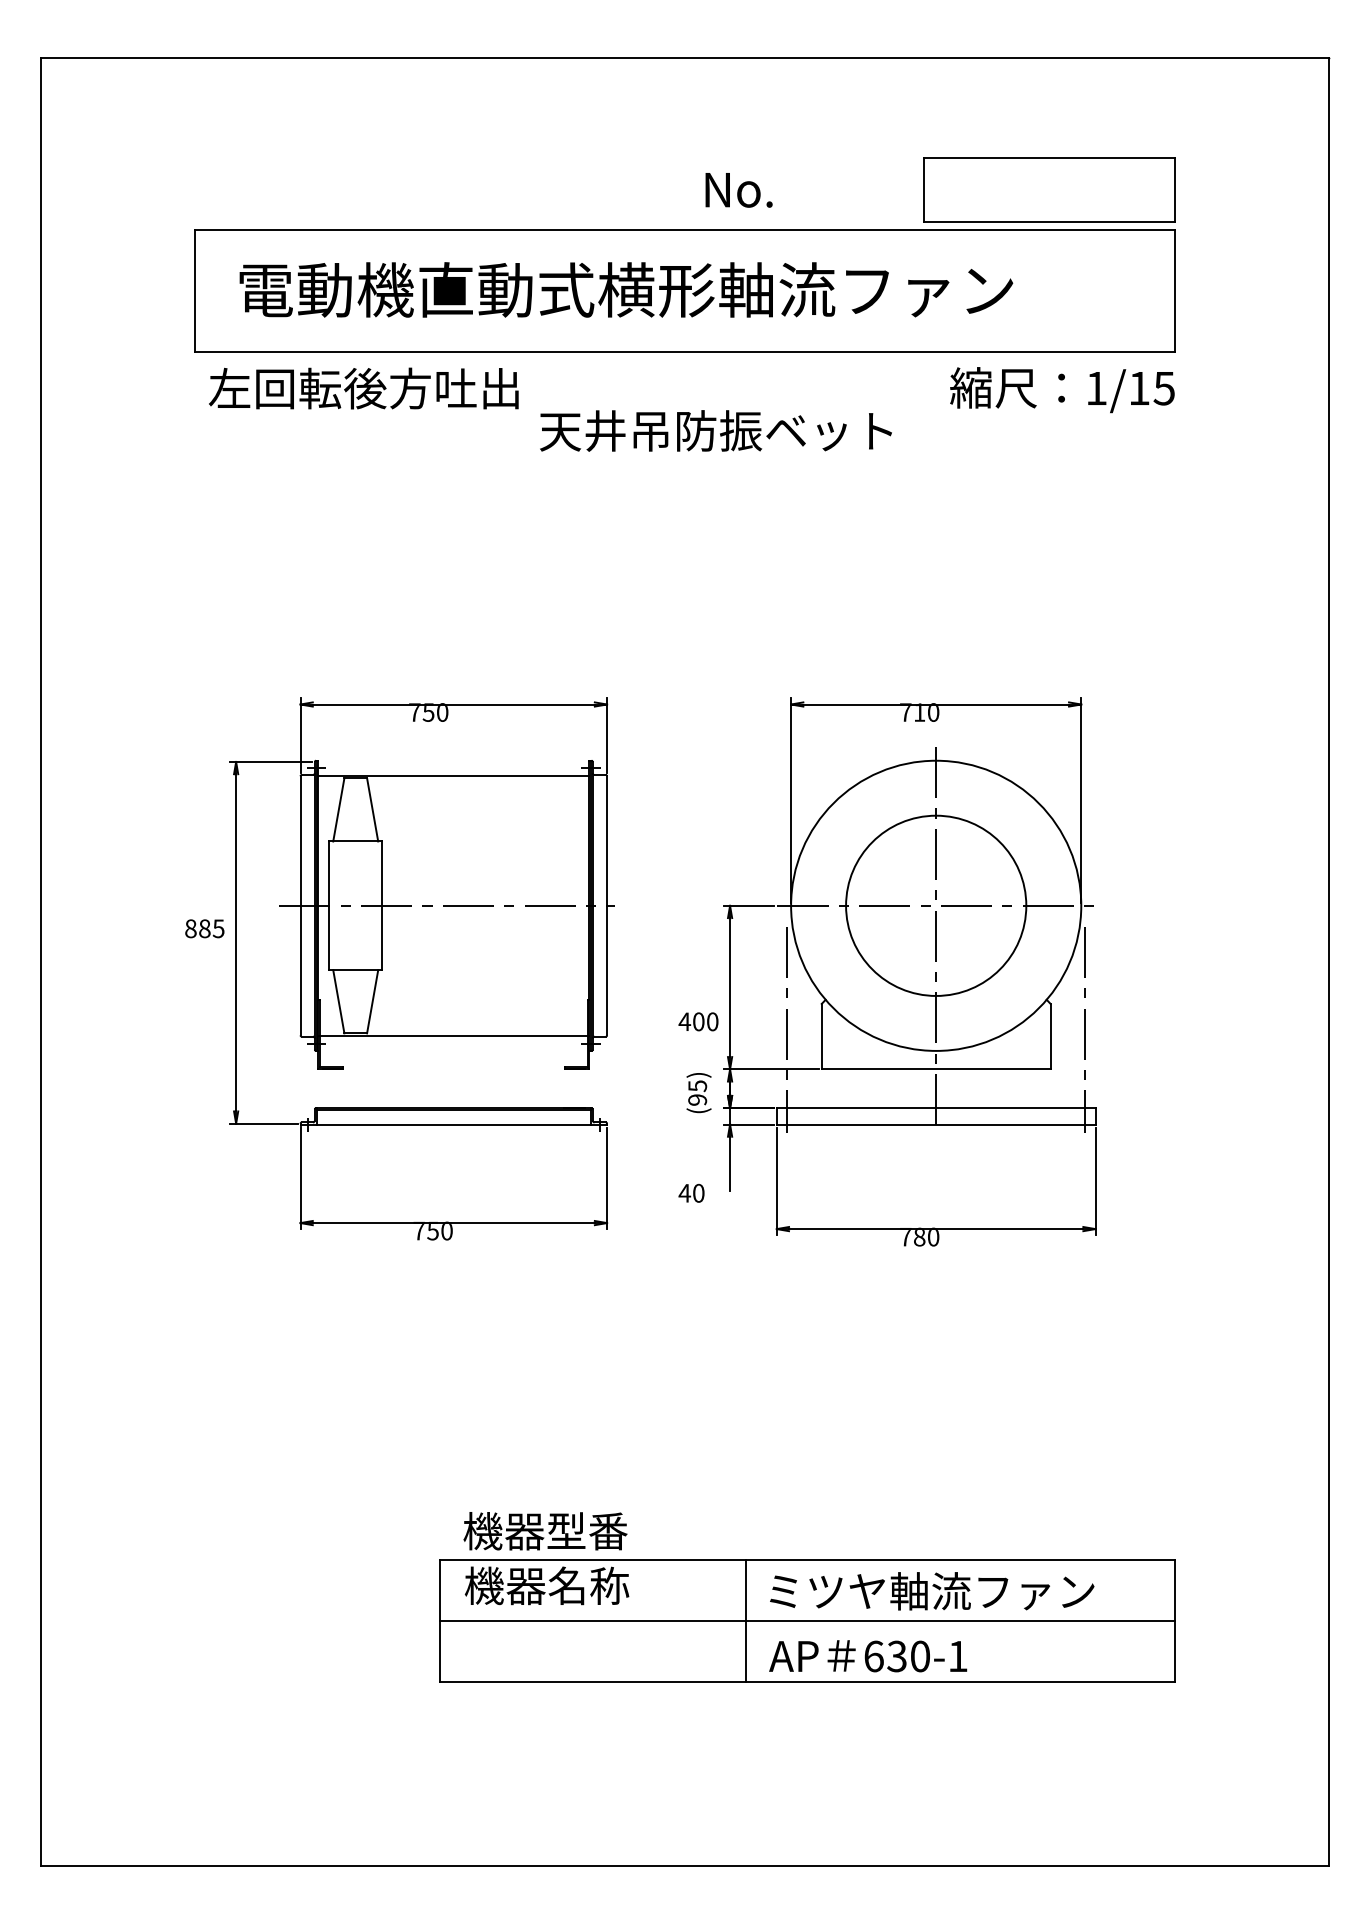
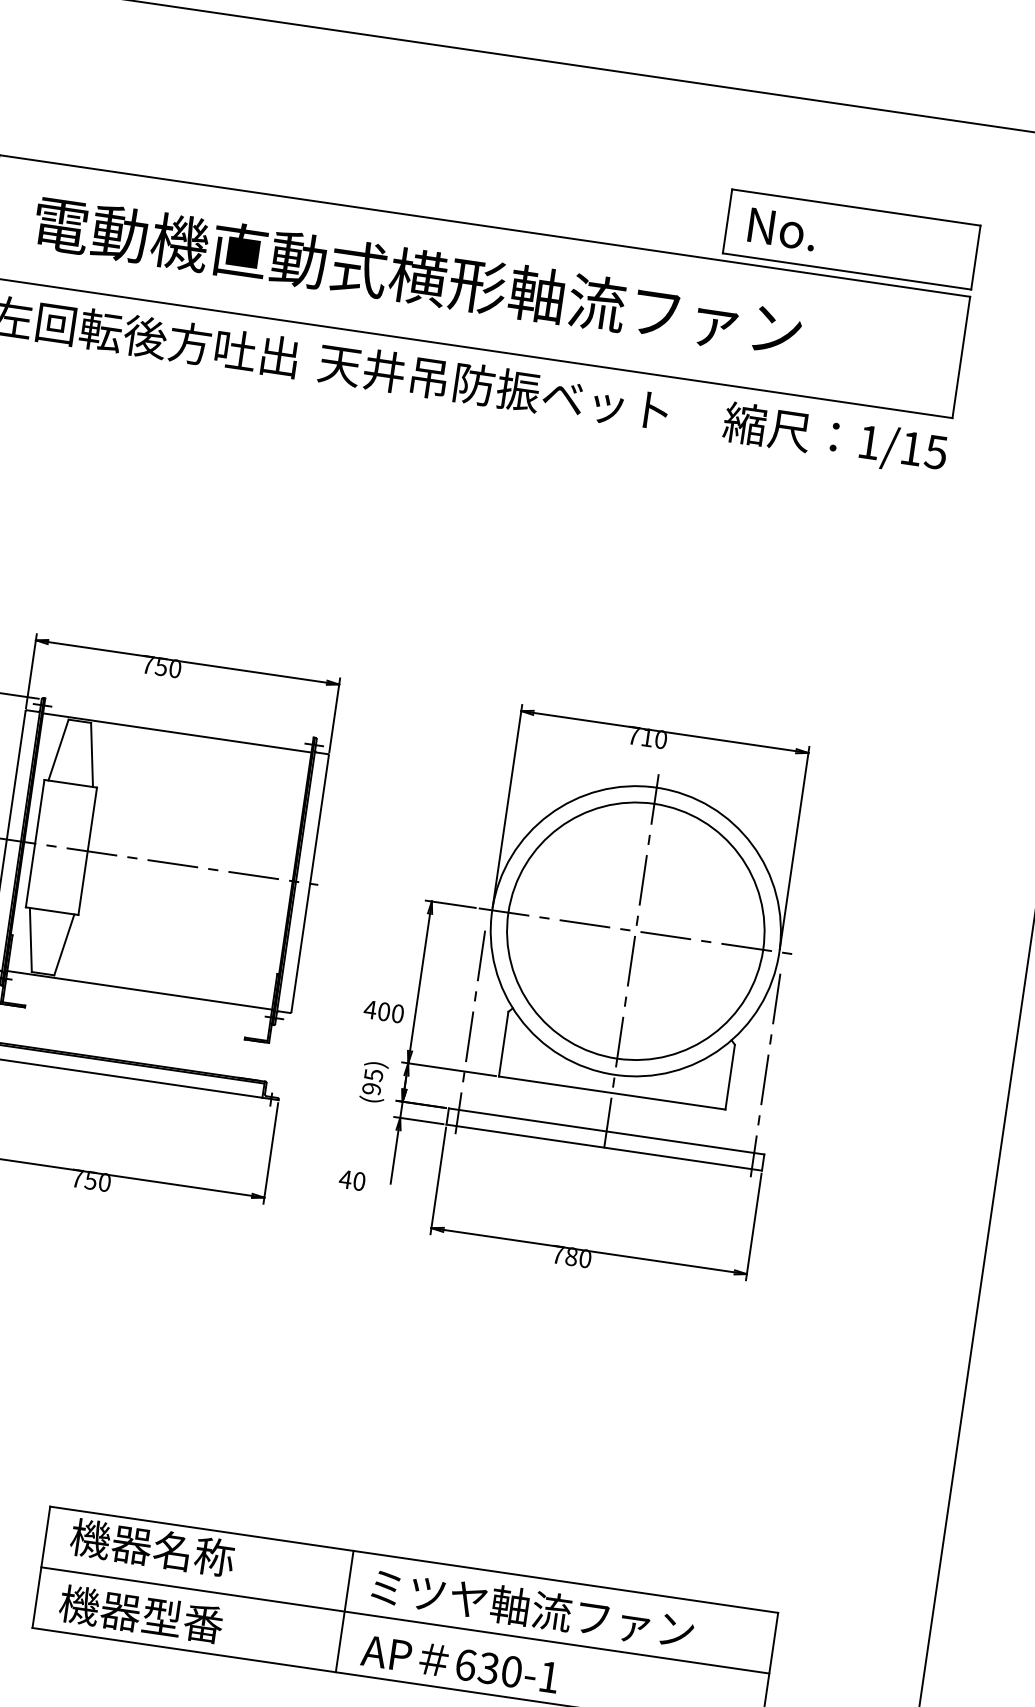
text: (738, 190) -> (781, 229), moved
text: (715, 430) -> (493, 386), moved
circle: (935, 905) -> (635, 930), size x1.43
text: (545, 1531) -> (141, 1614), moved

